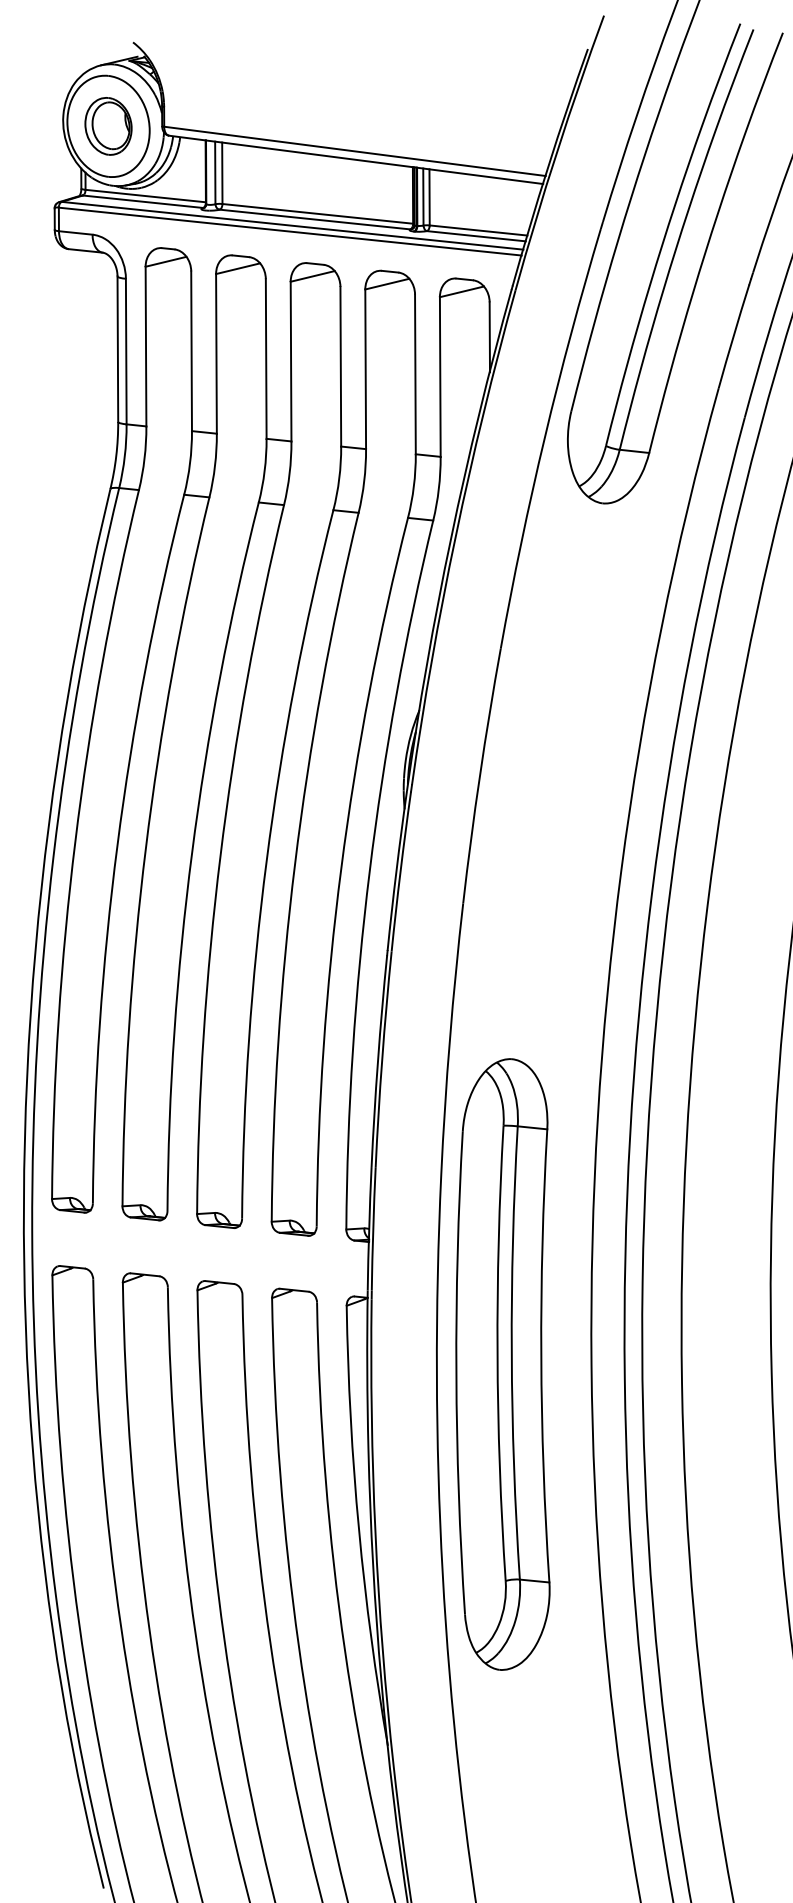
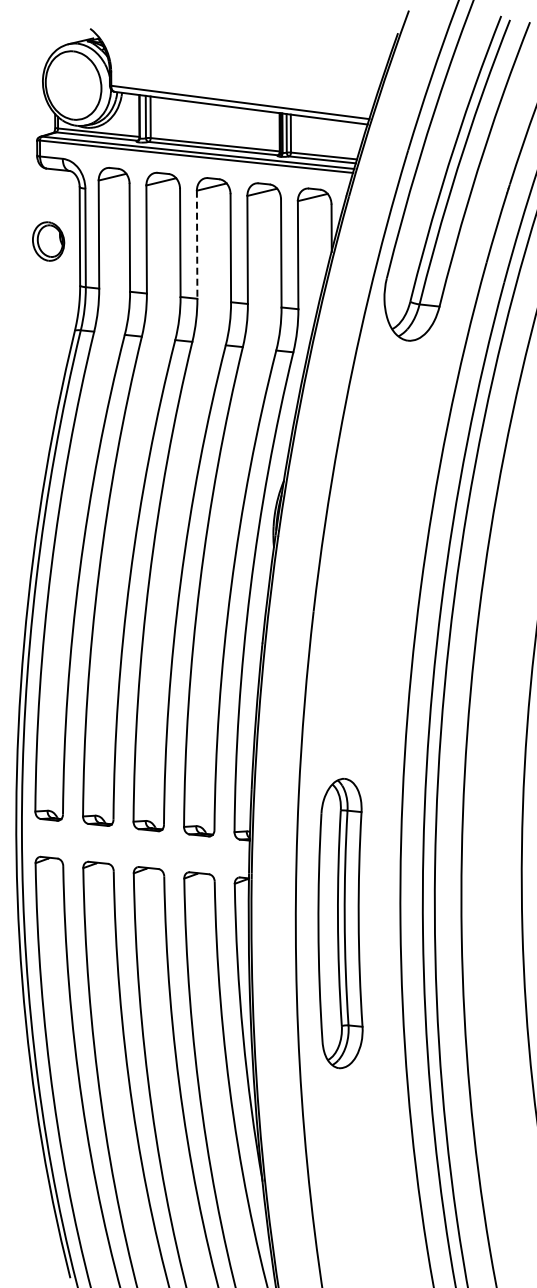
part: (108, 126) -> (48, 241), moved
line: (291, 362) -> (197, 245), solid -> dashed
part: (502, 1364) -> (340, 923), size x0.7

